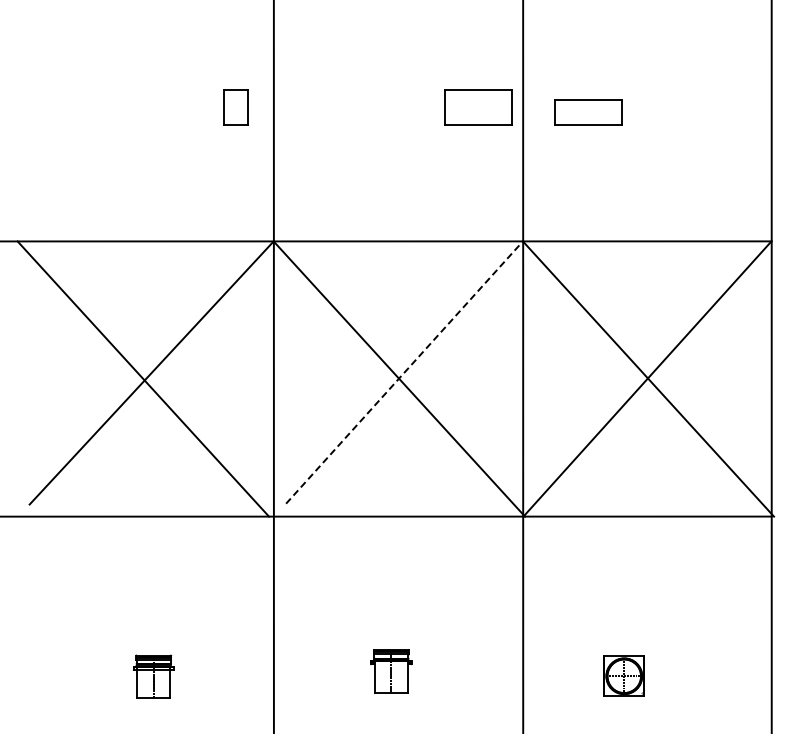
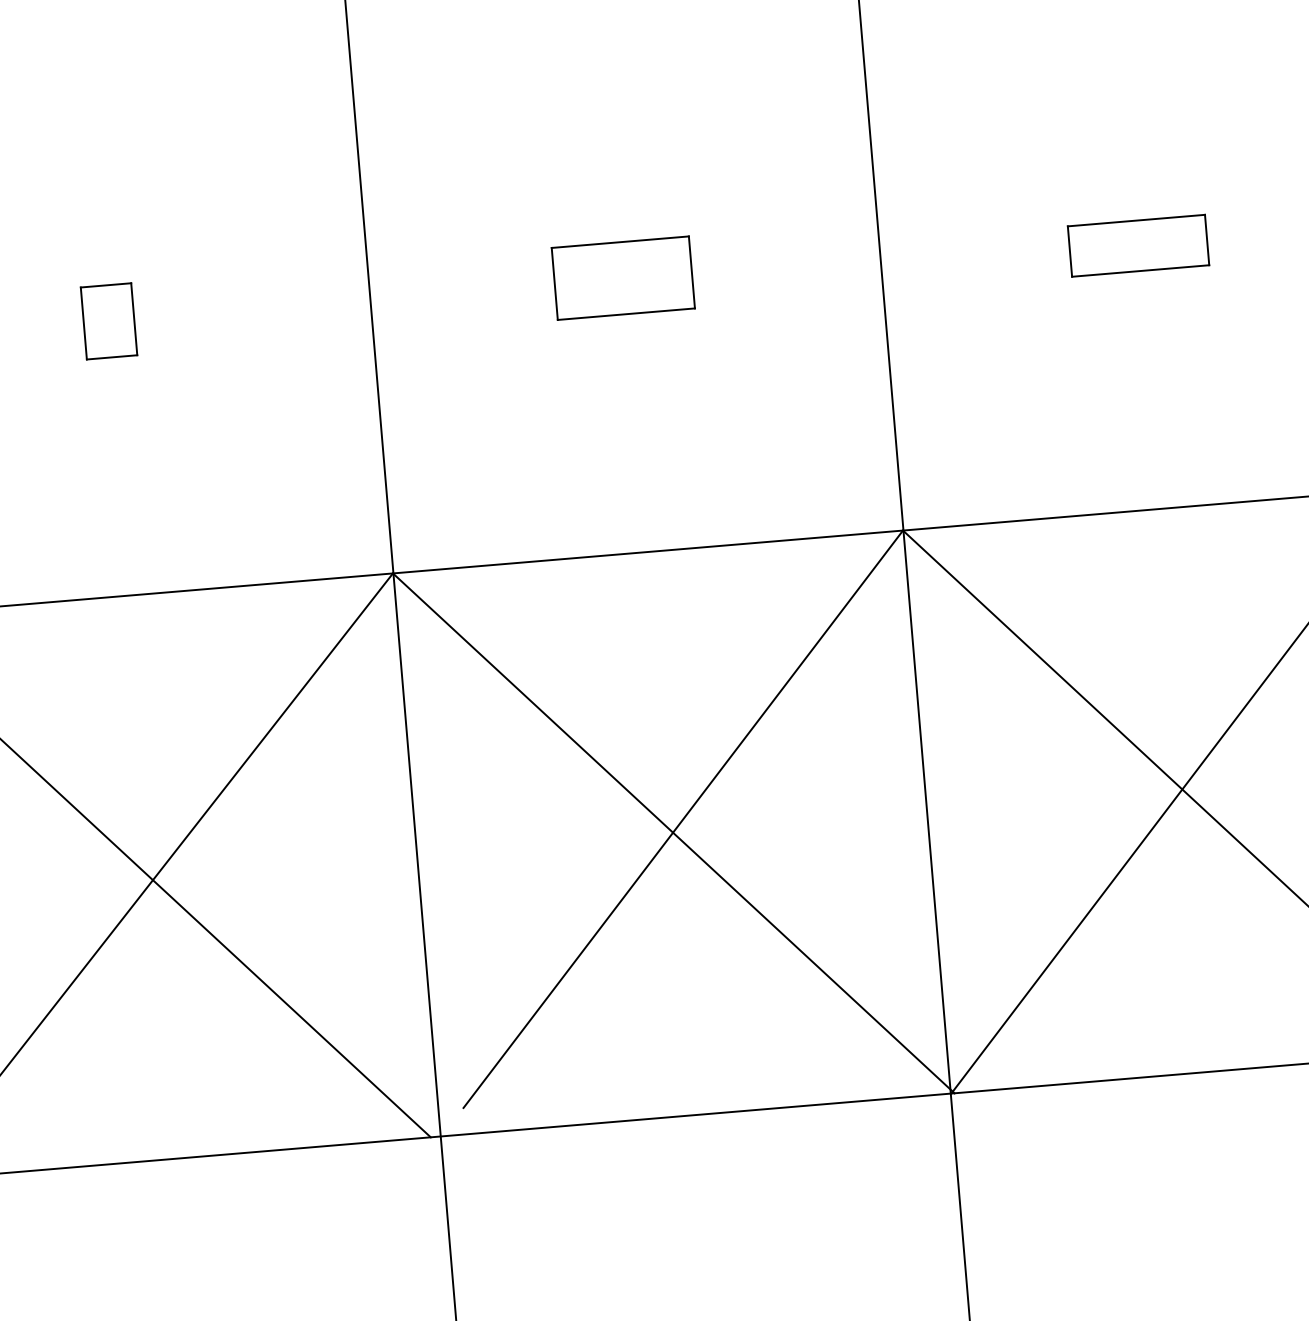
part: (235, 107) -> (107, 321), moved
part: (478, 107) -> (623, 278), moved
part: (588, 112) -> (1137, 245), moved
line: (404, 372) -> (683, 819), dashed -> solid

